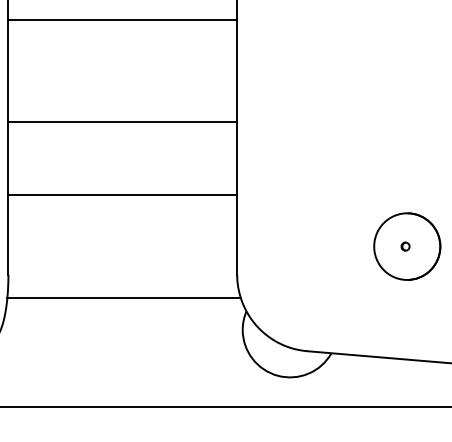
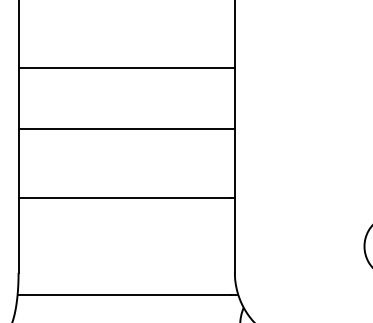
line: (122, 19) -> (126, 67), moved

